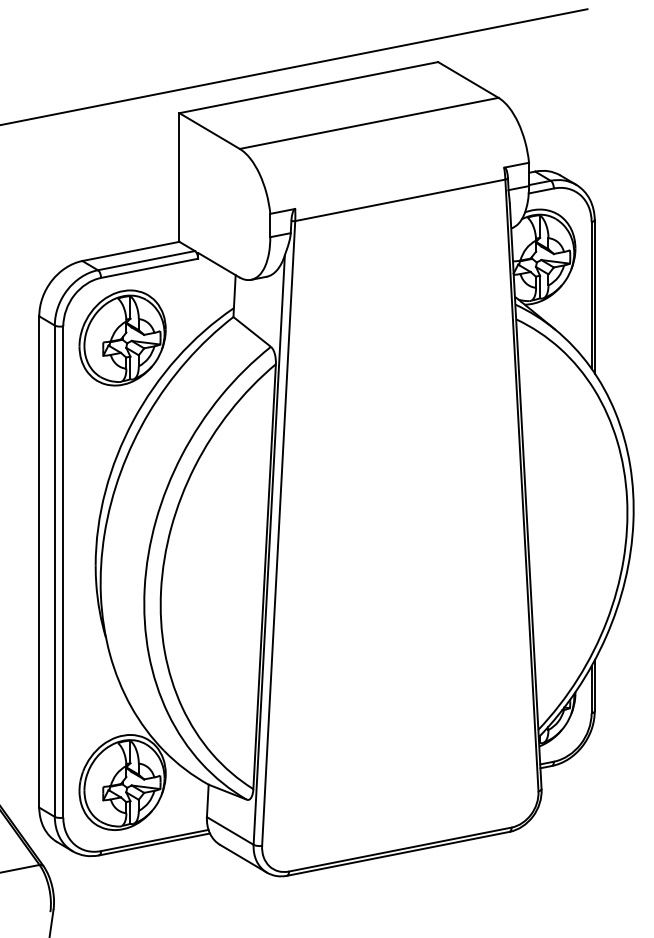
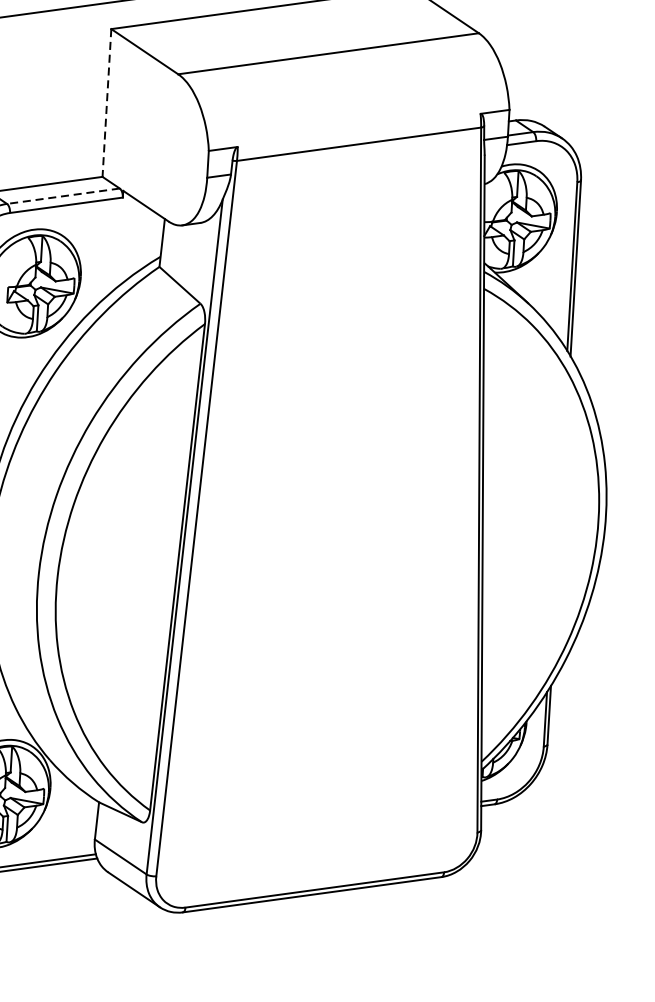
line: (179, 178) -> (106, 104), solid -> dashed
line: (145, 260) -> (62, 195), solid -> dashed

